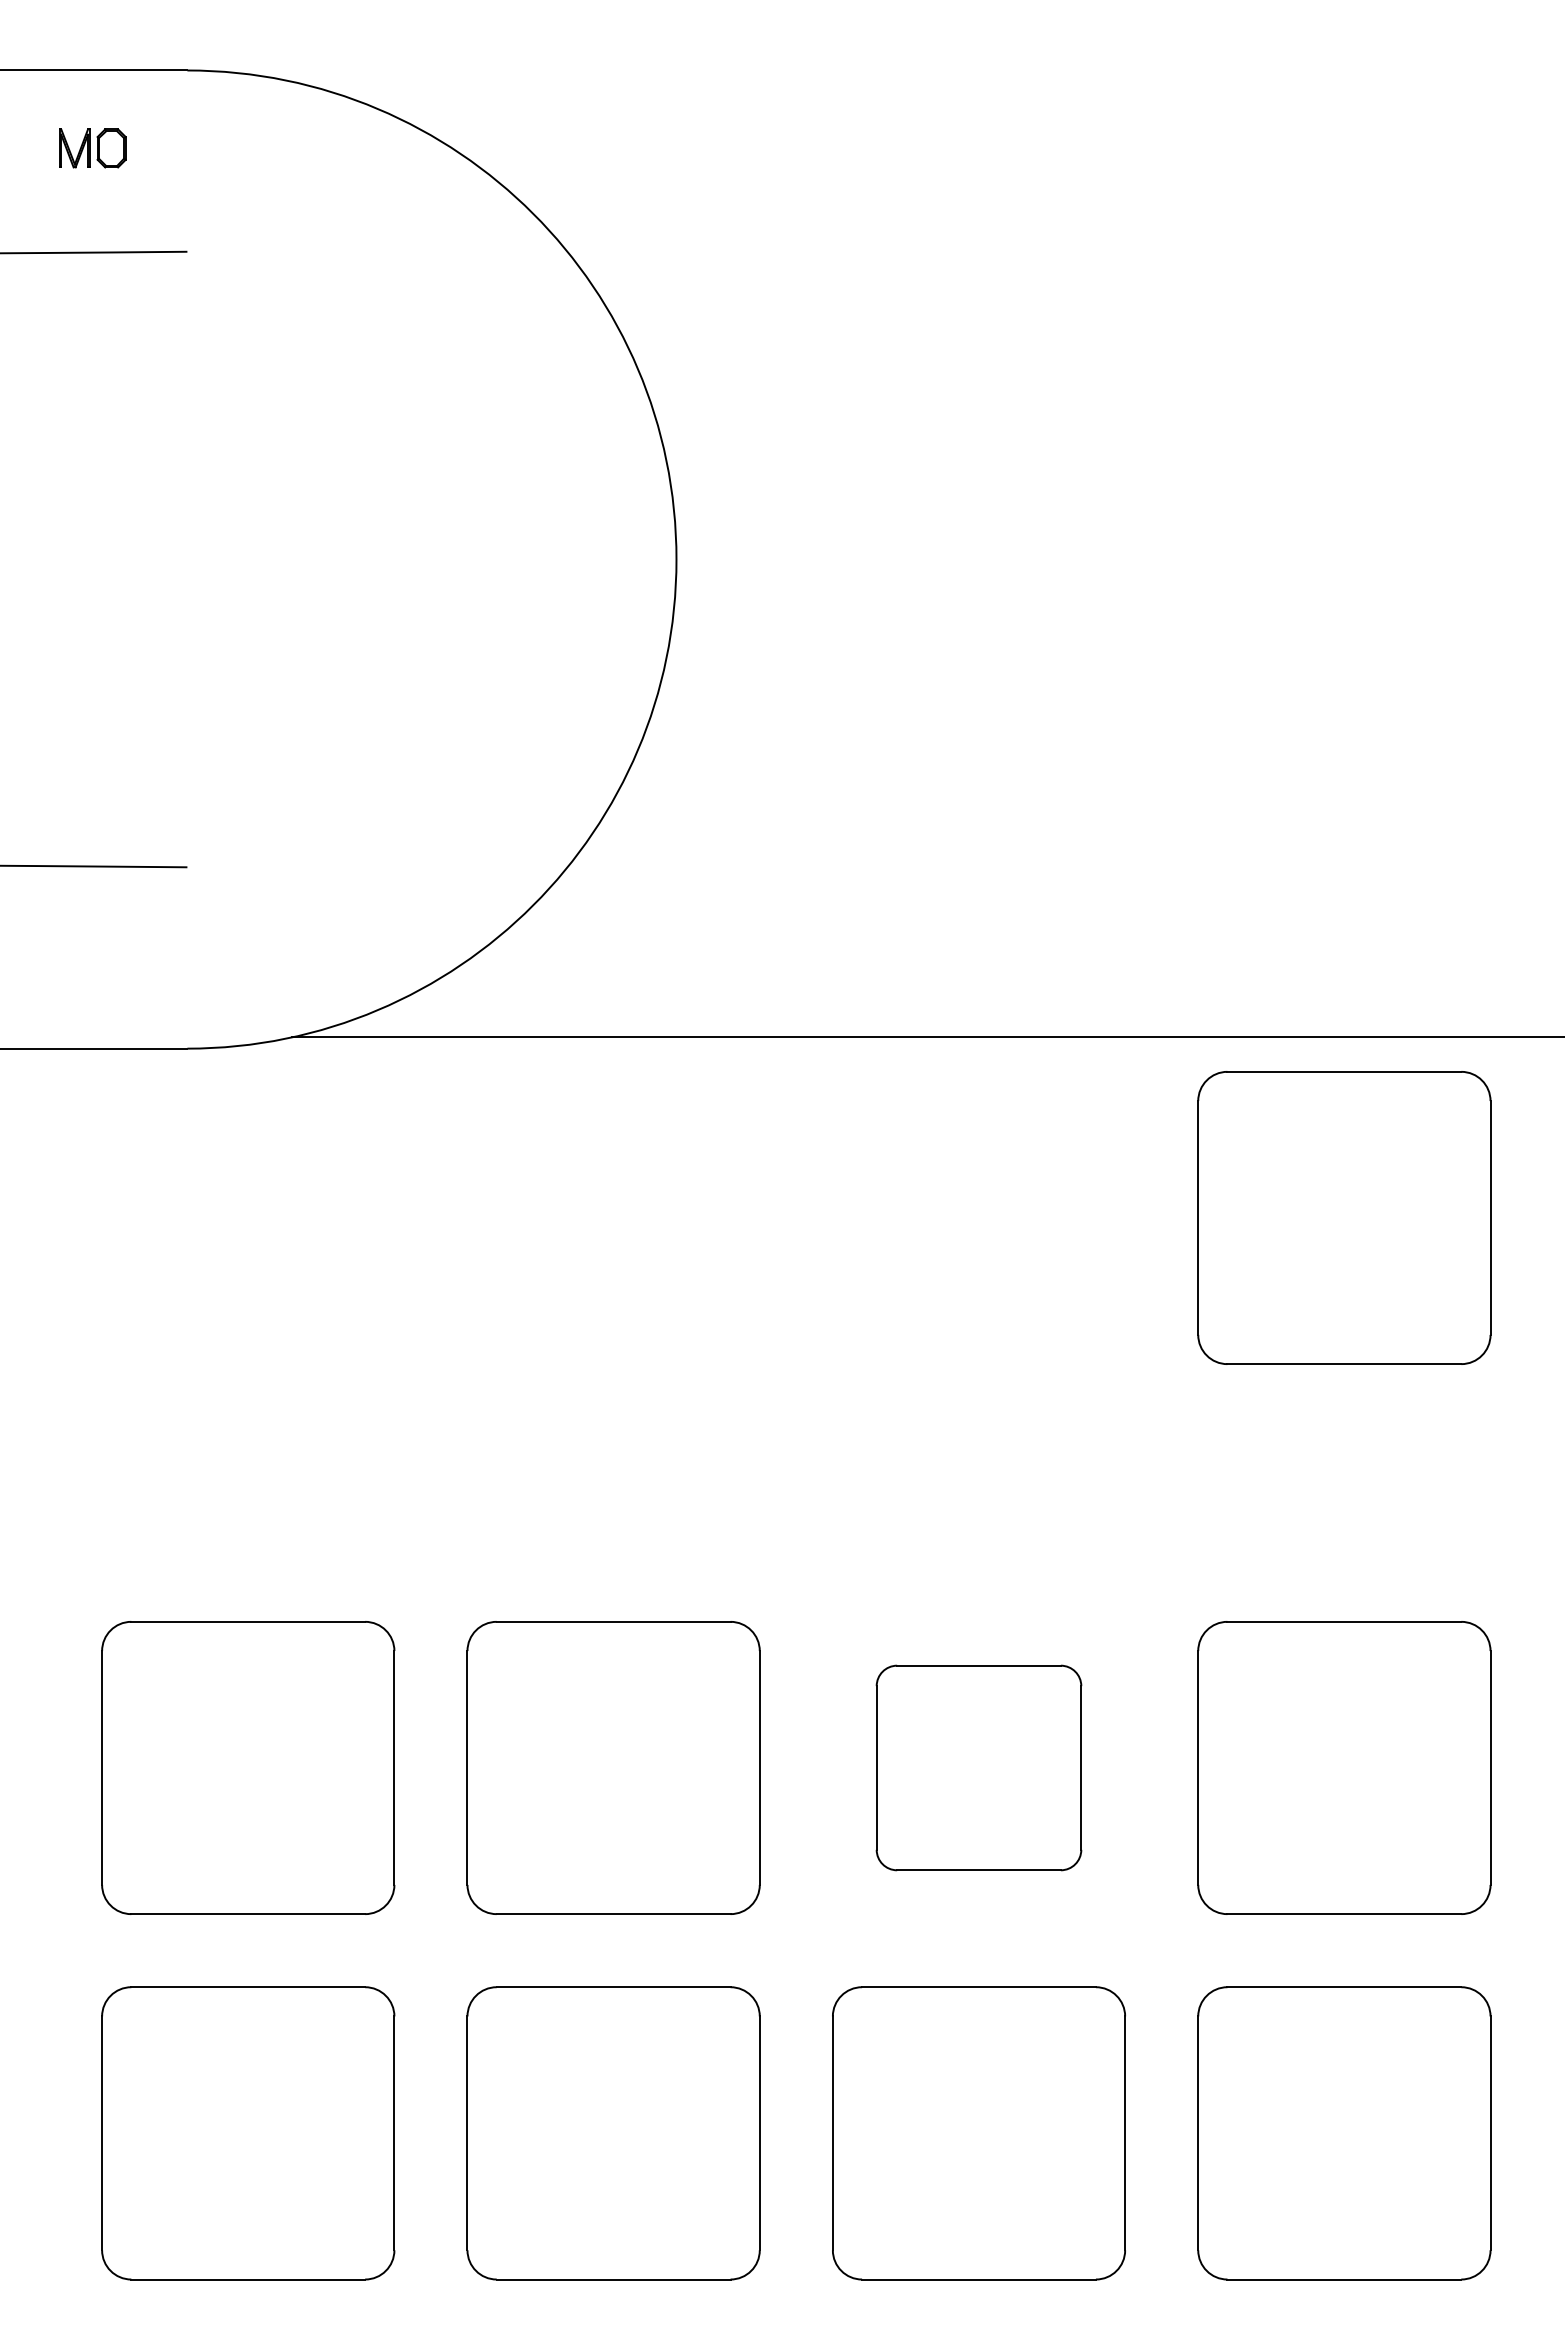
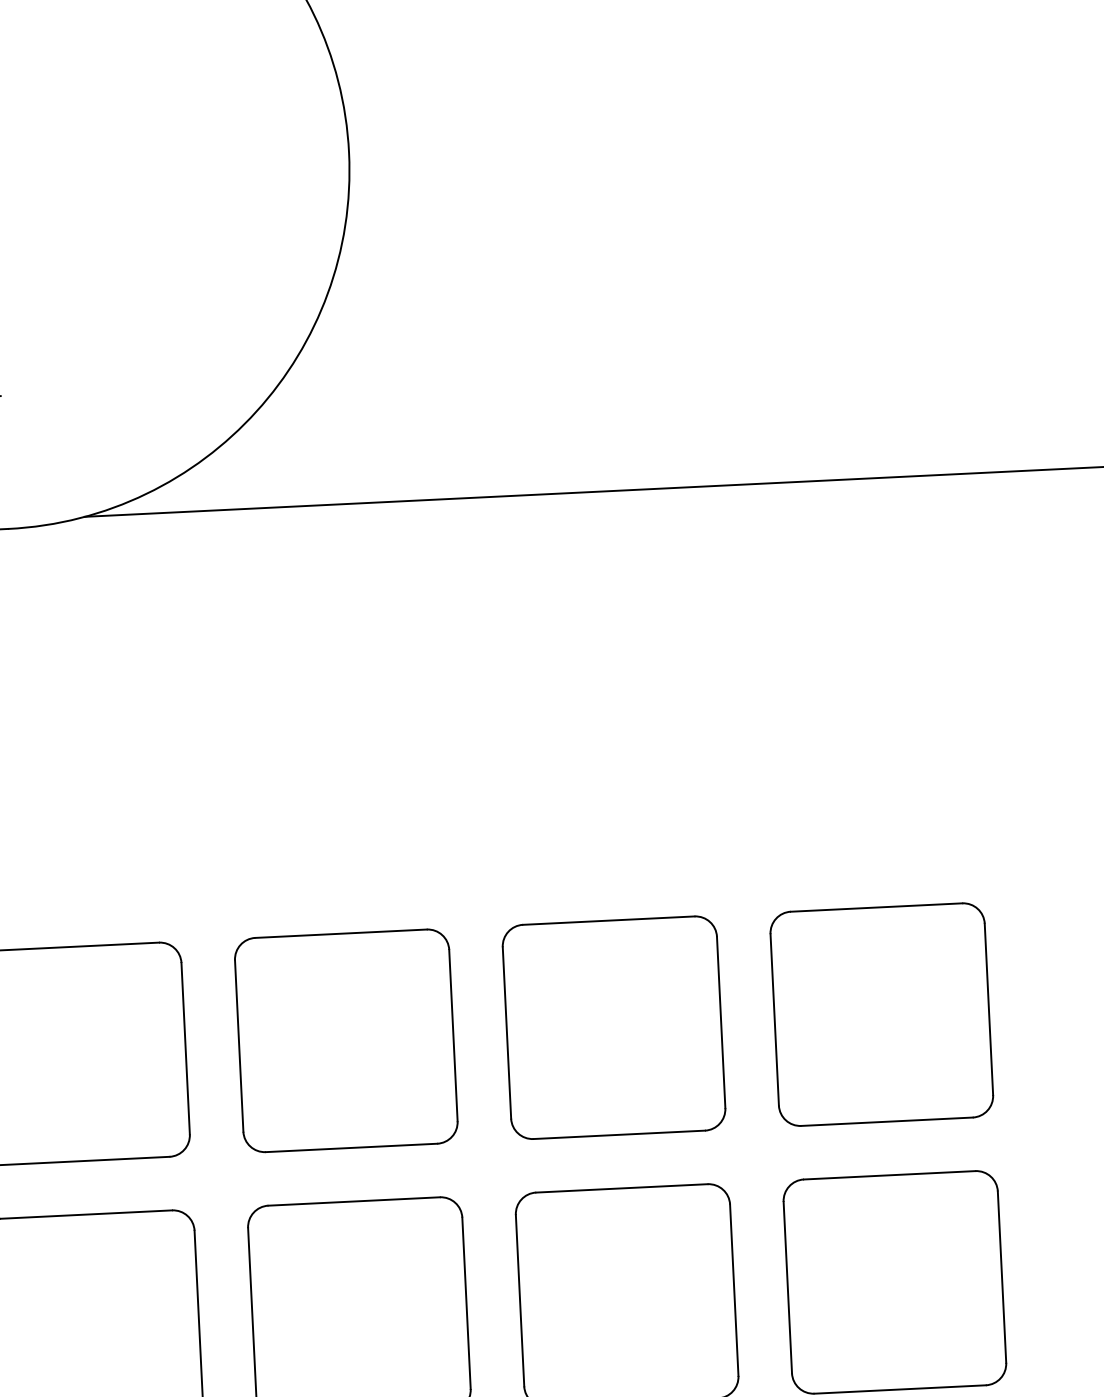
part: (1344, 1217) -> (862, 611), removed
part: (978, 1767) -> (613, 1027), size x1.43

